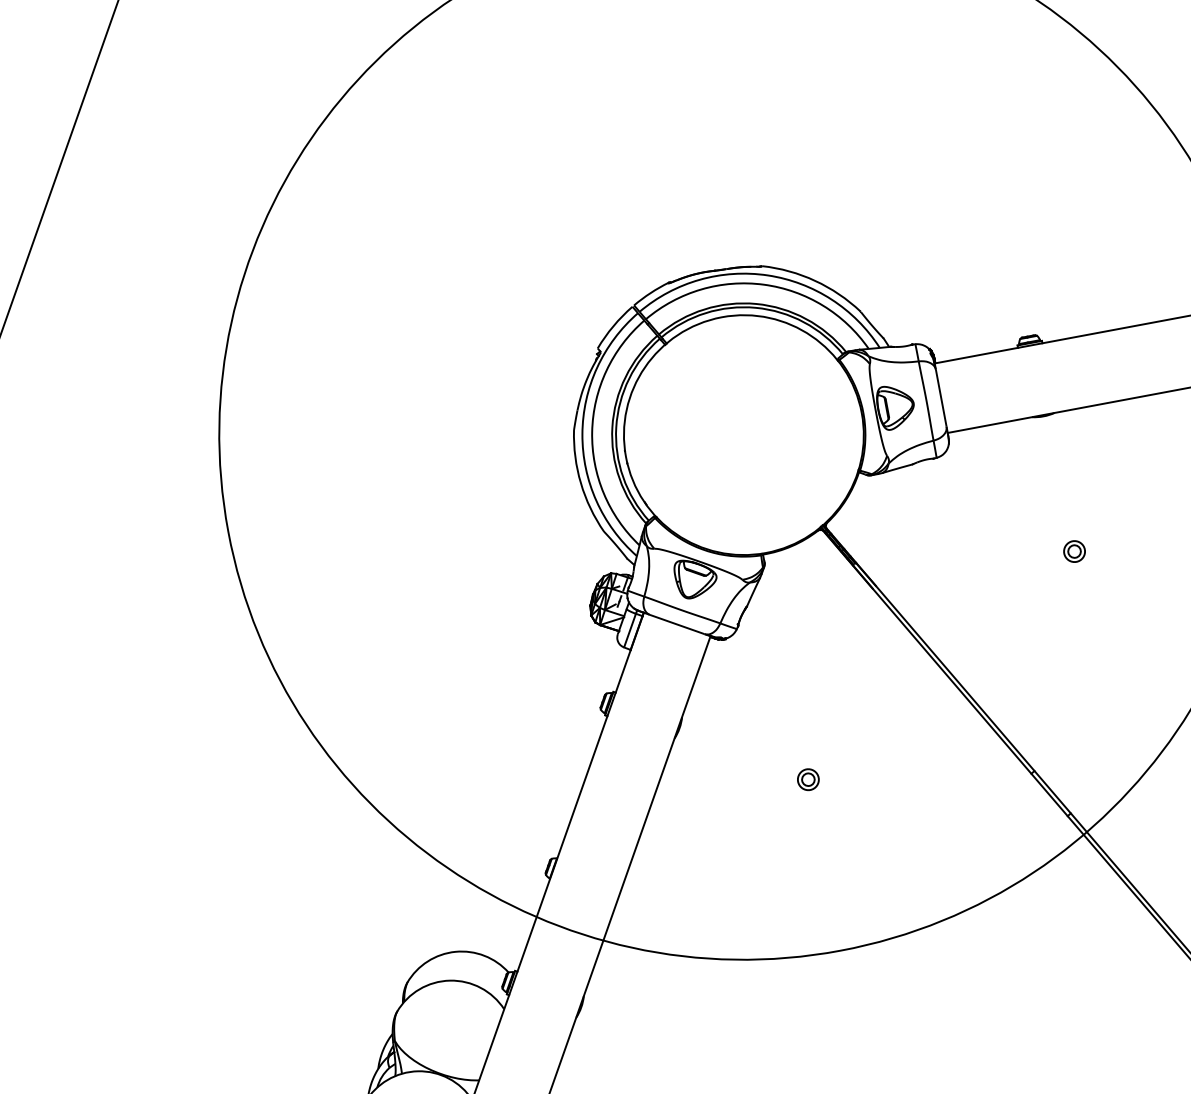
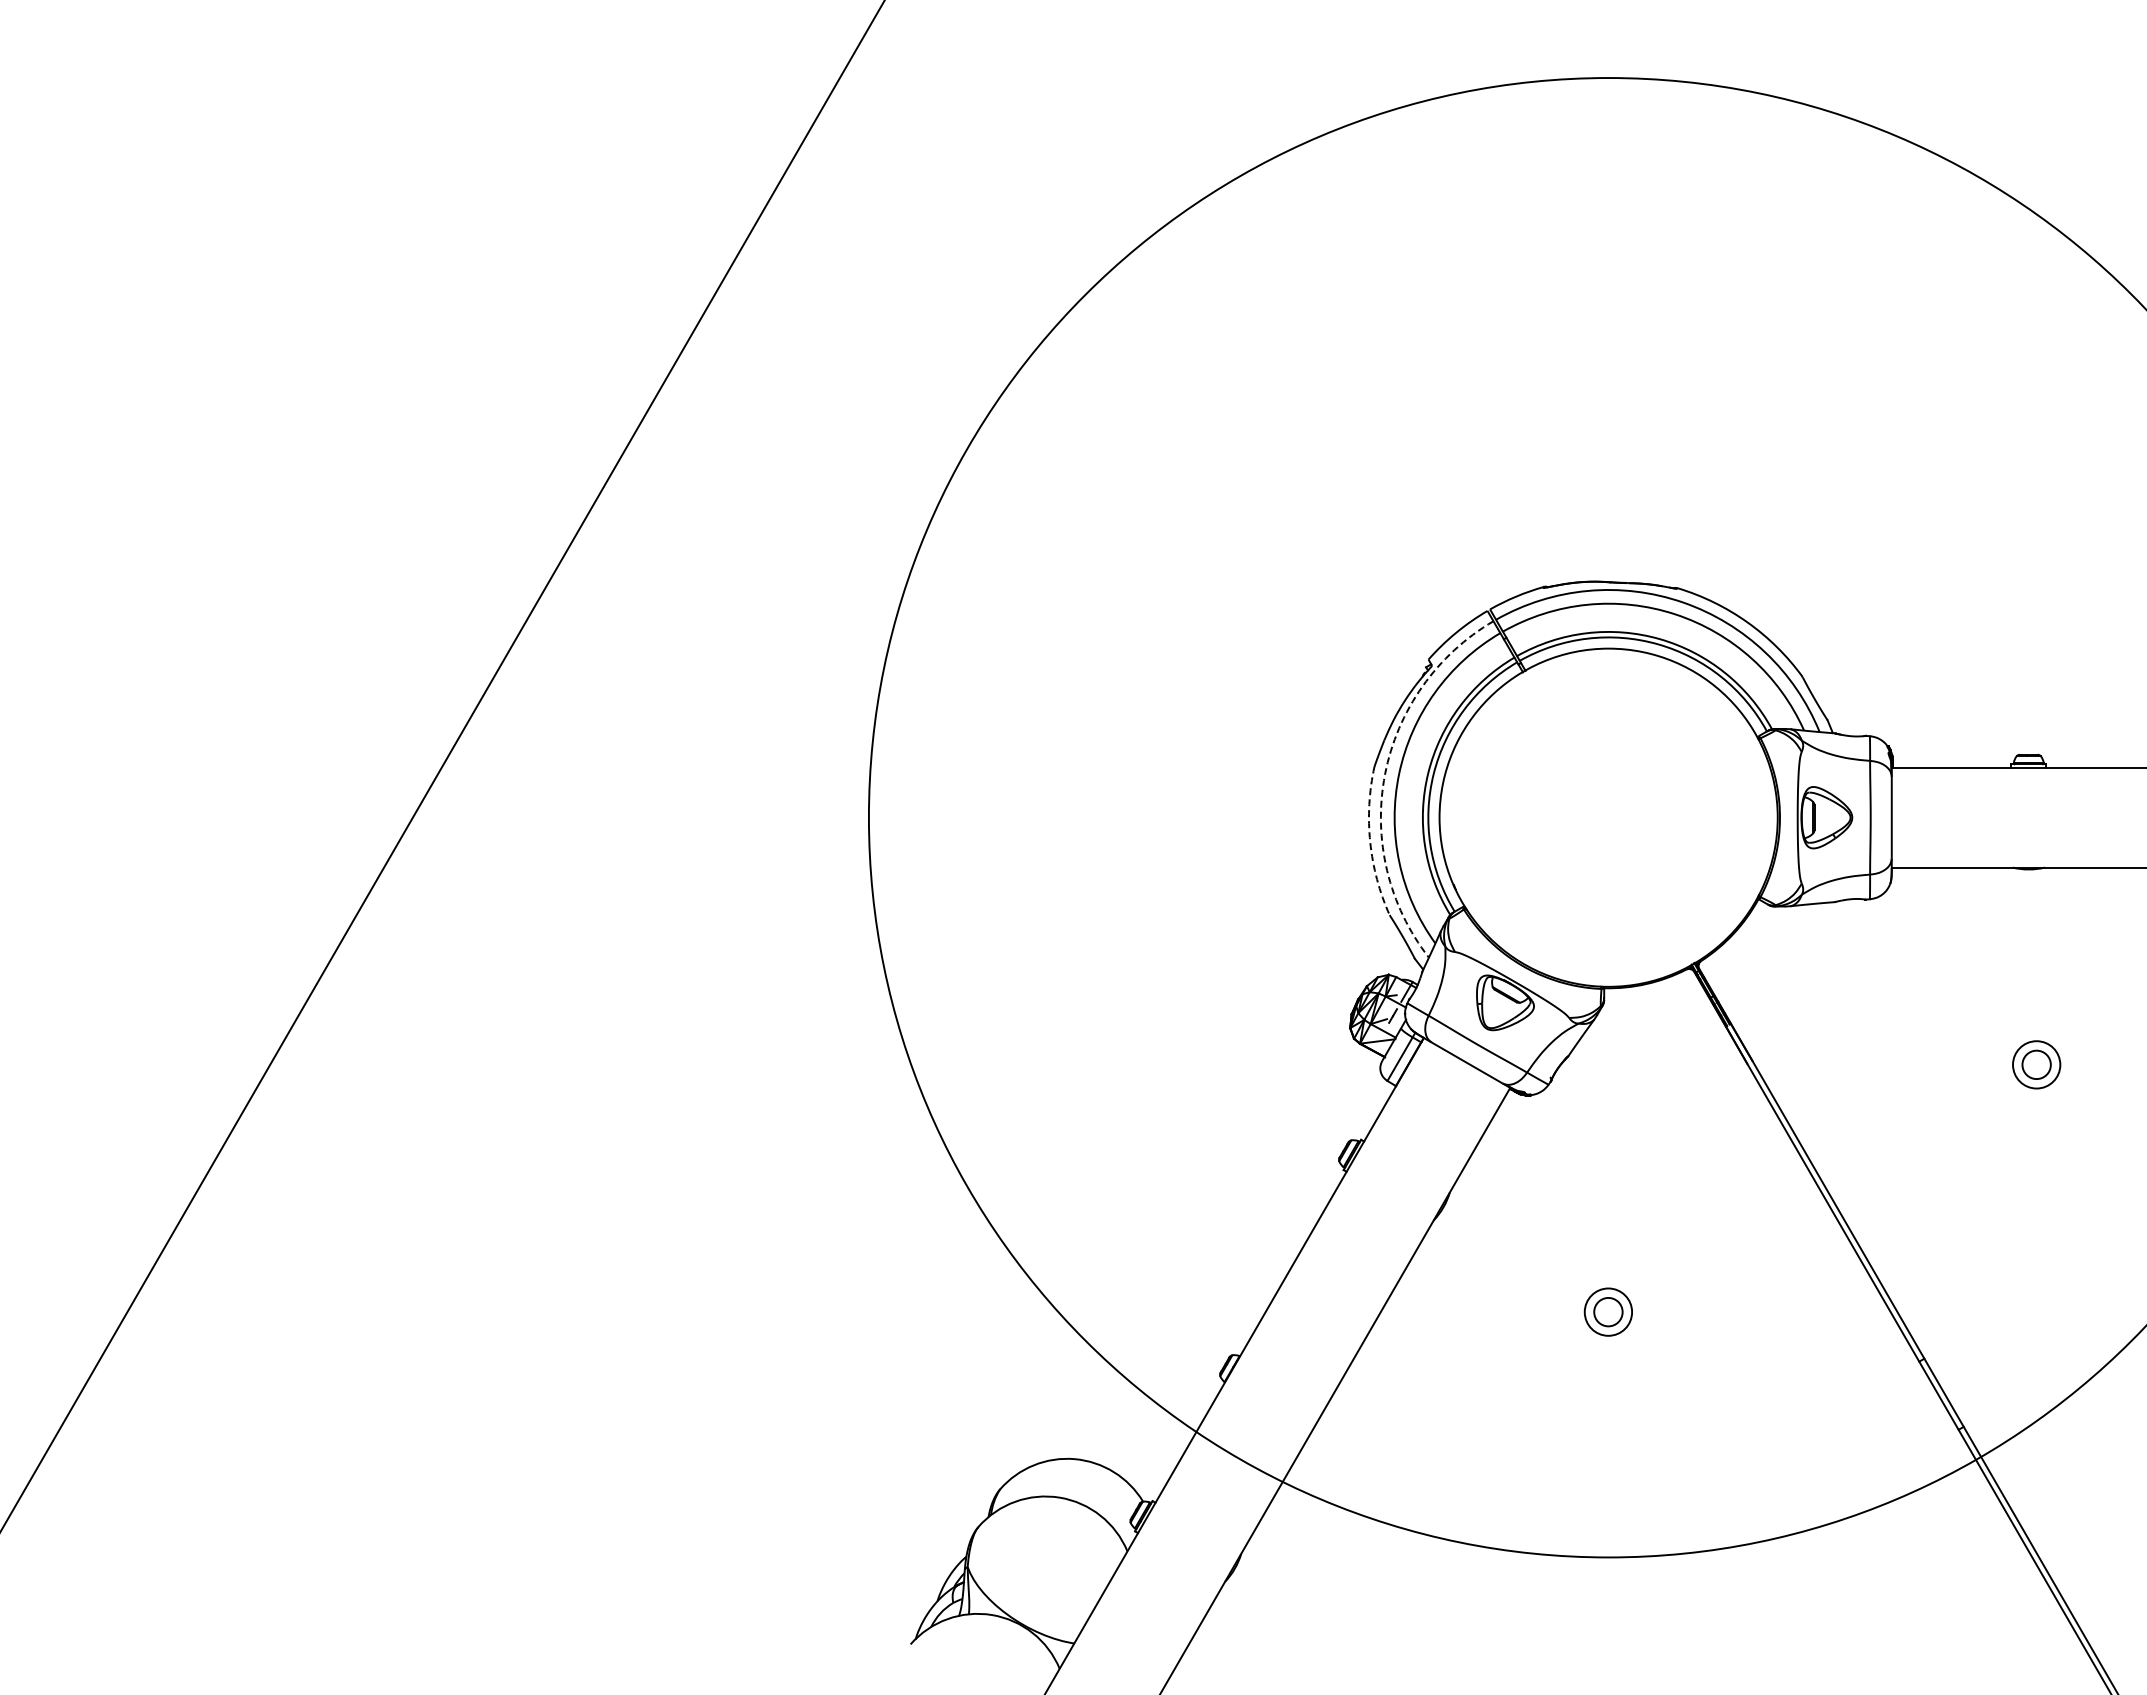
arc: (582, 434) -> (1385, 774), solid -> dashed
arc: (581, 483) -> (1370, 842), solid -> dashed
part: (1074, 551) -> (2036, 1064), size x1.6
part: (808, 779) -> (1608, 1311), size x1.6

